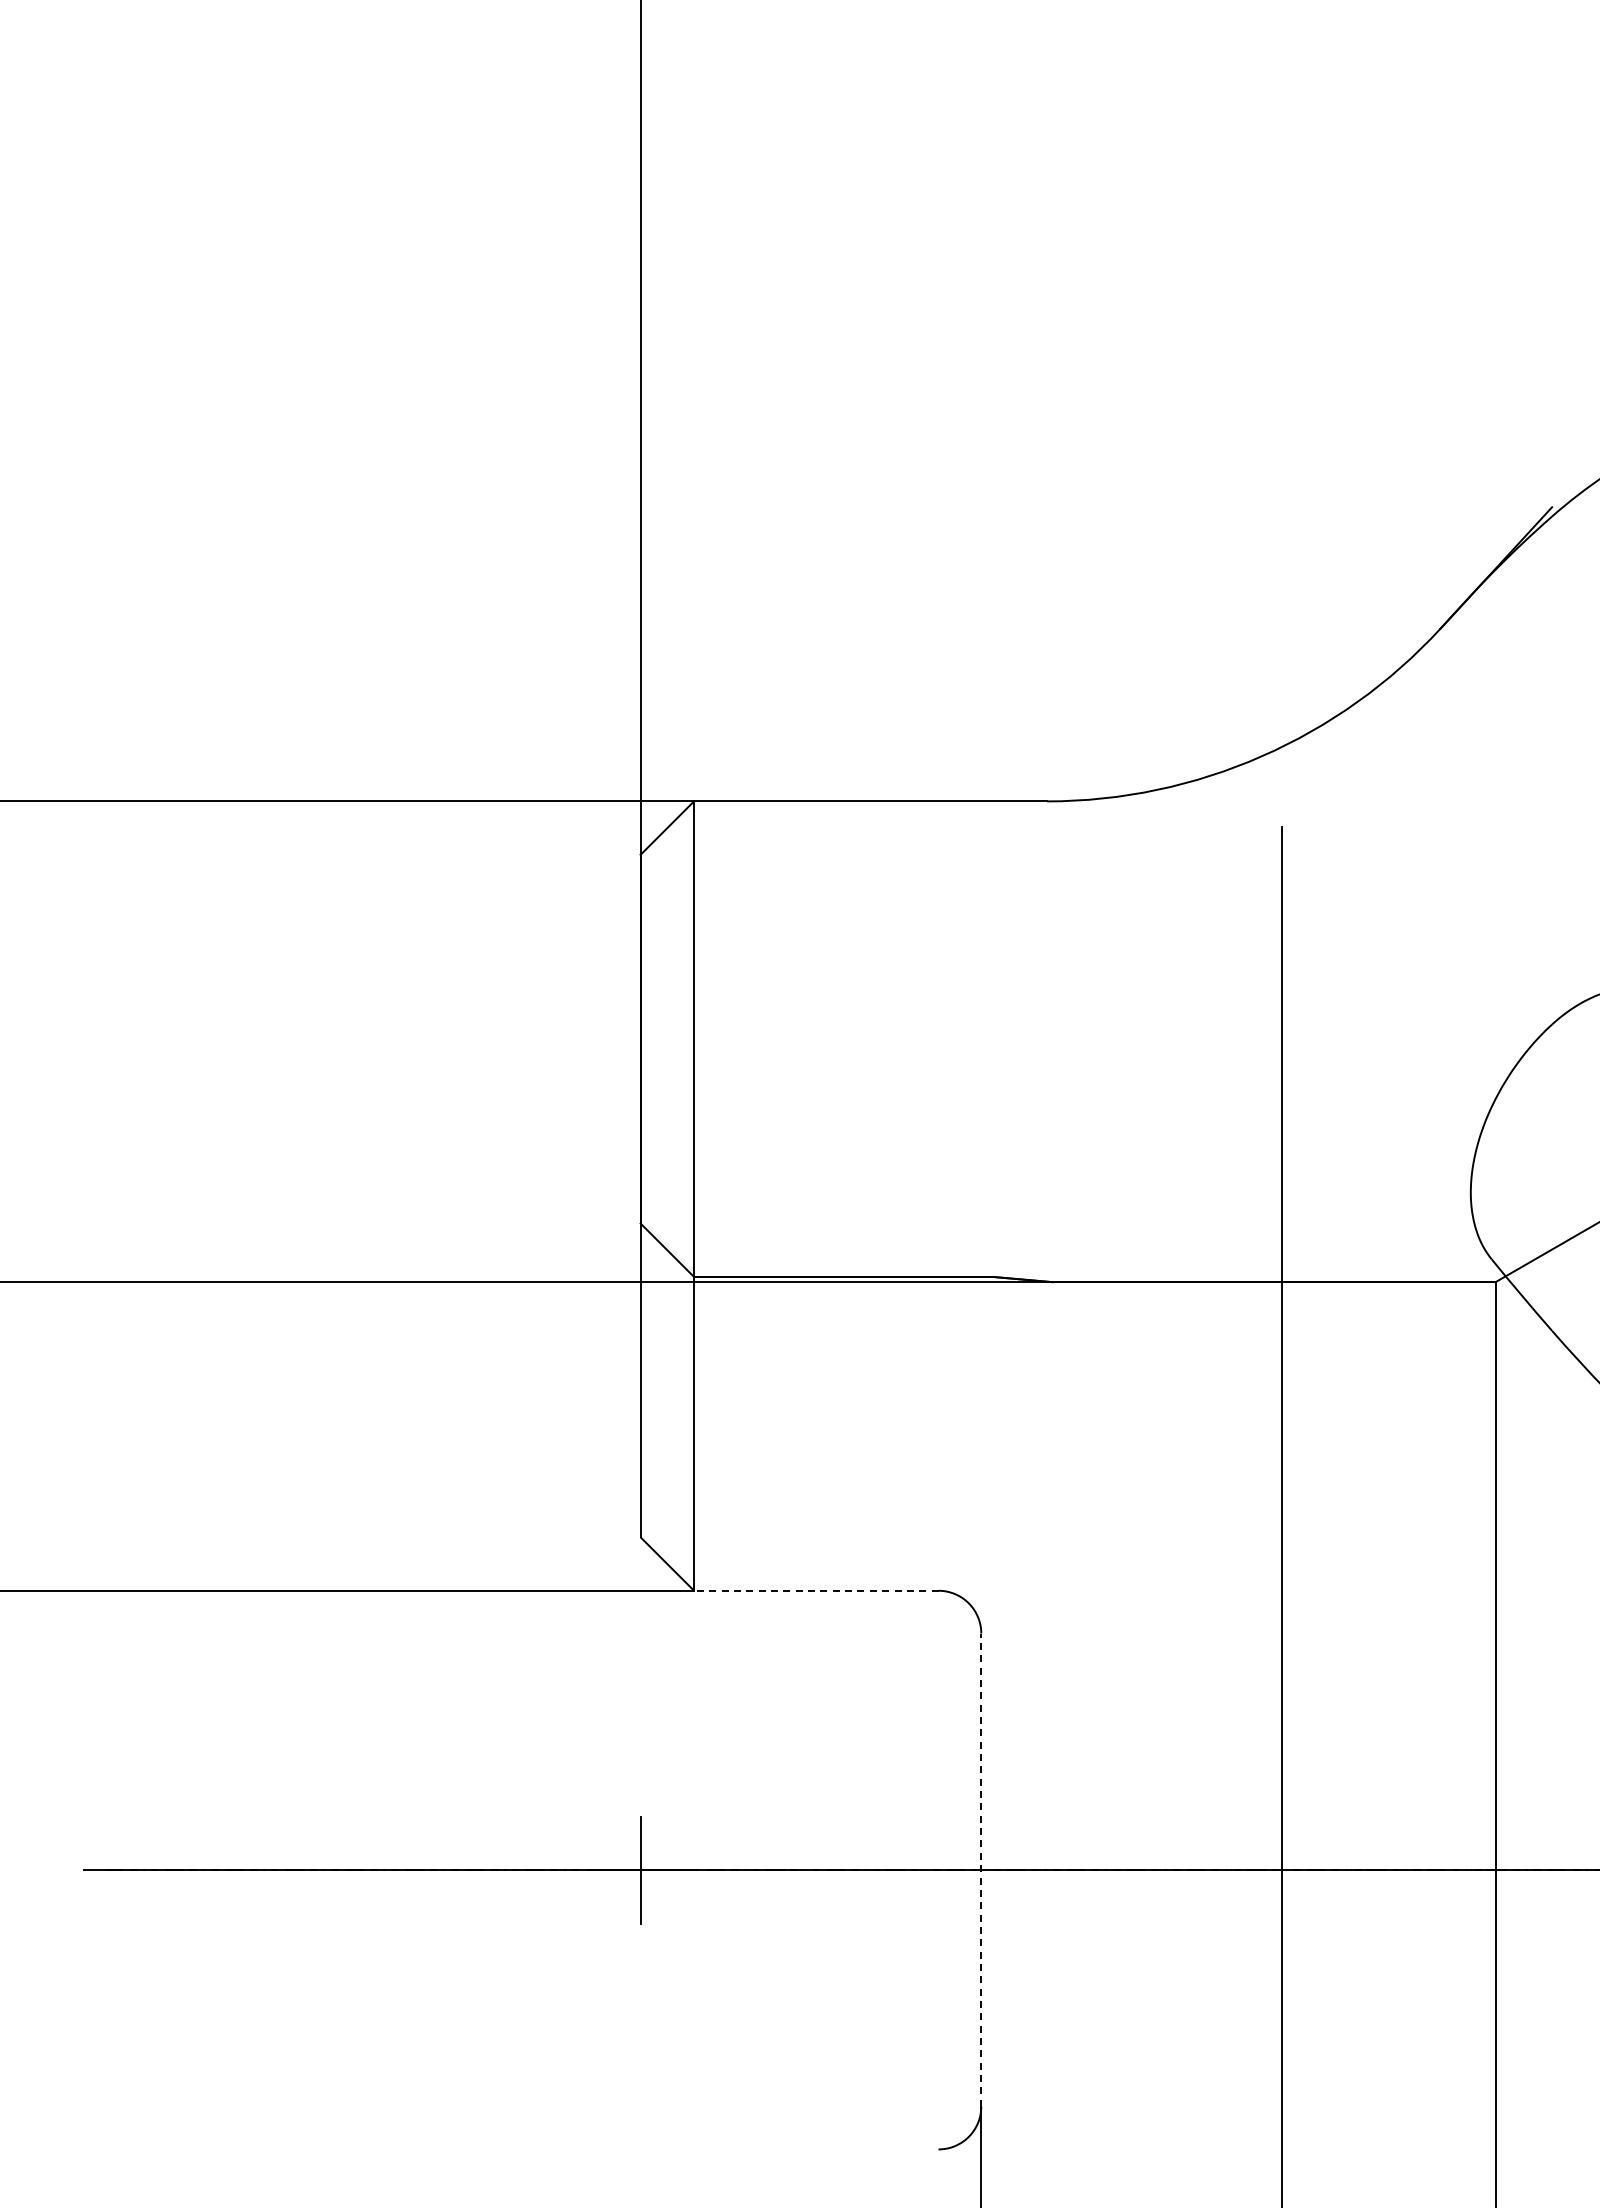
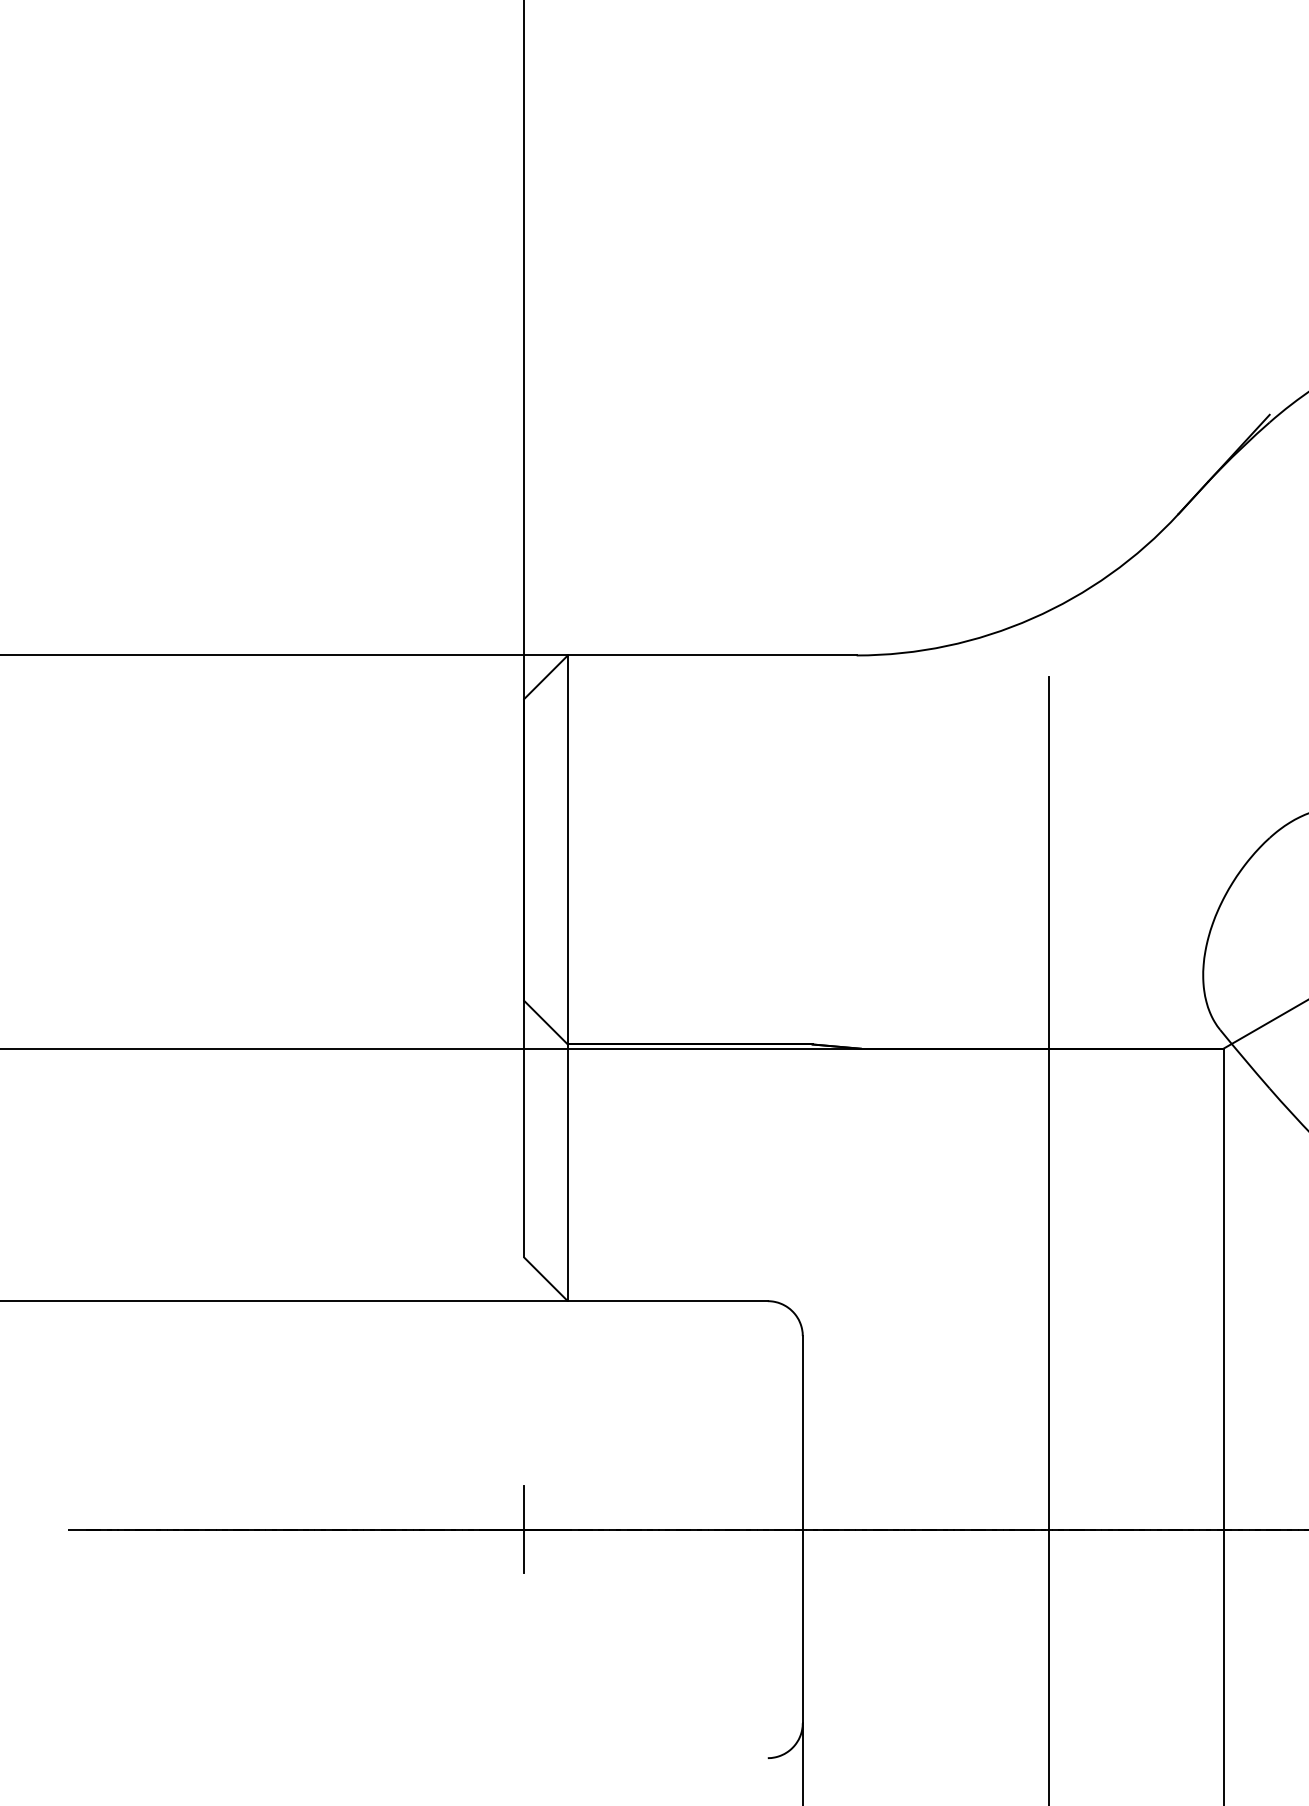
line: (815, 1590) -> (667, 1300), dashed -> solid
line: (981, 1870) -> (802, 1529), dashed -> solid

